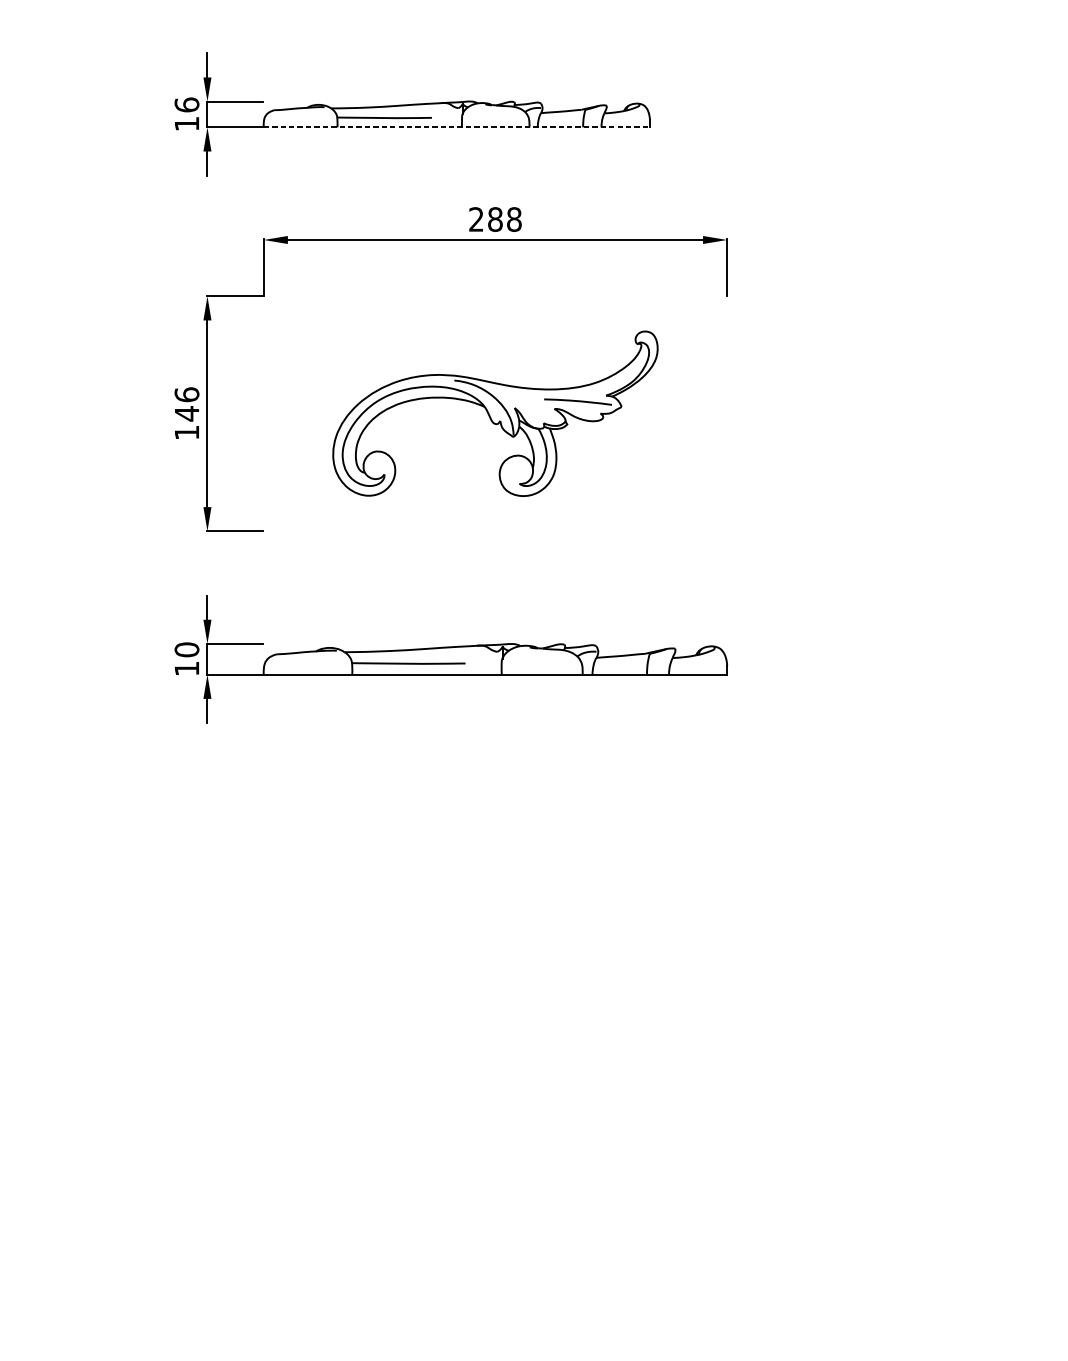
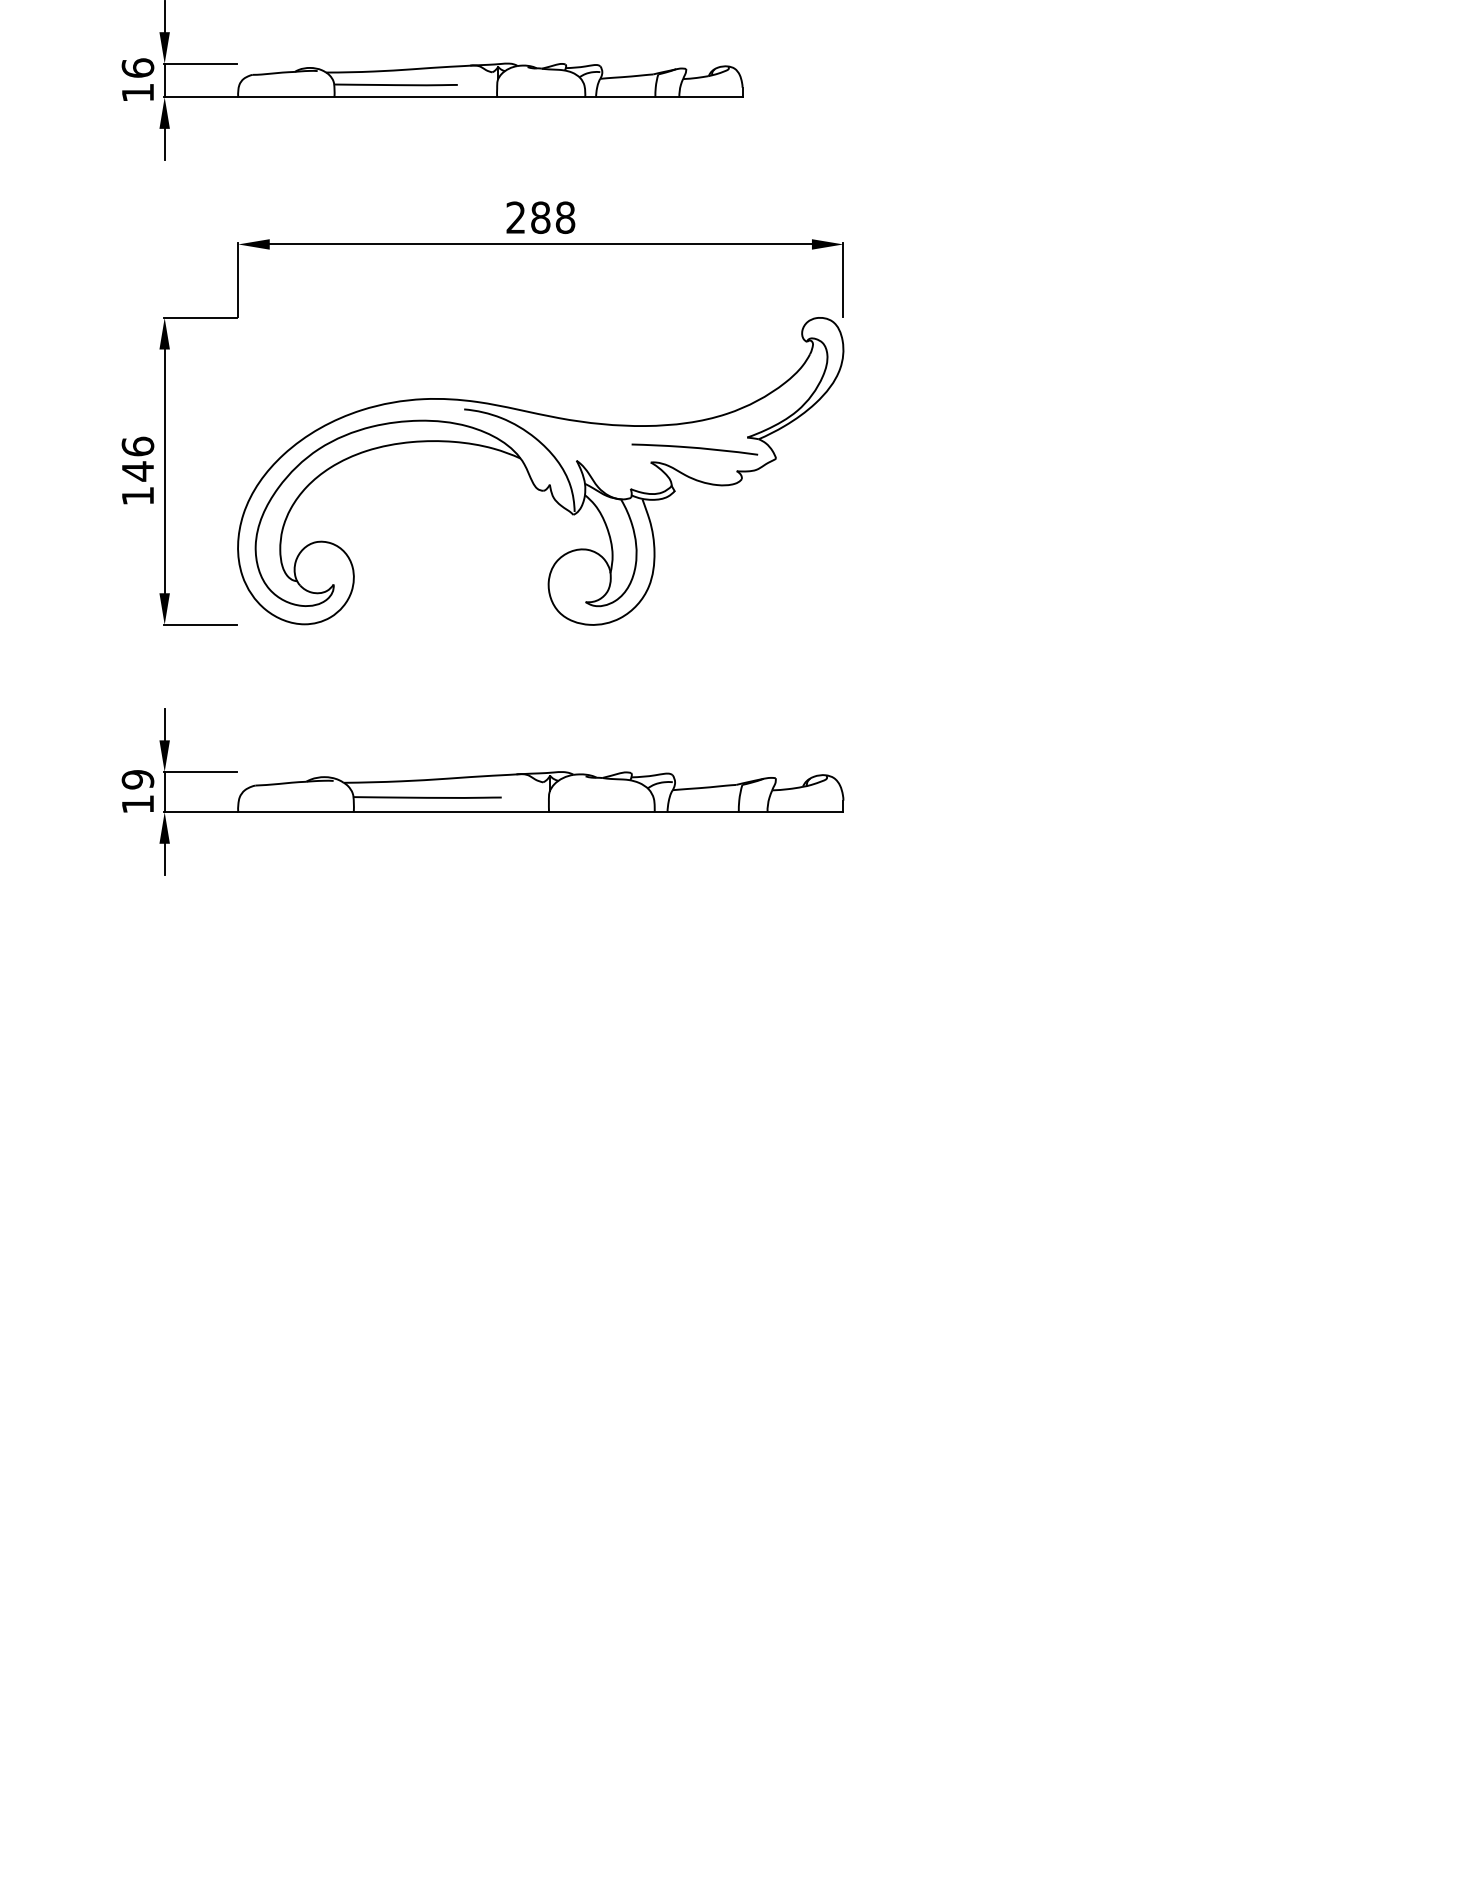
line: (456, 127) -> (490, 97), dashed -> solid
part: (495, 413) -> (540, 471), size x1.43
text: (186, 649) -> (137, 779), 10 -> 19

